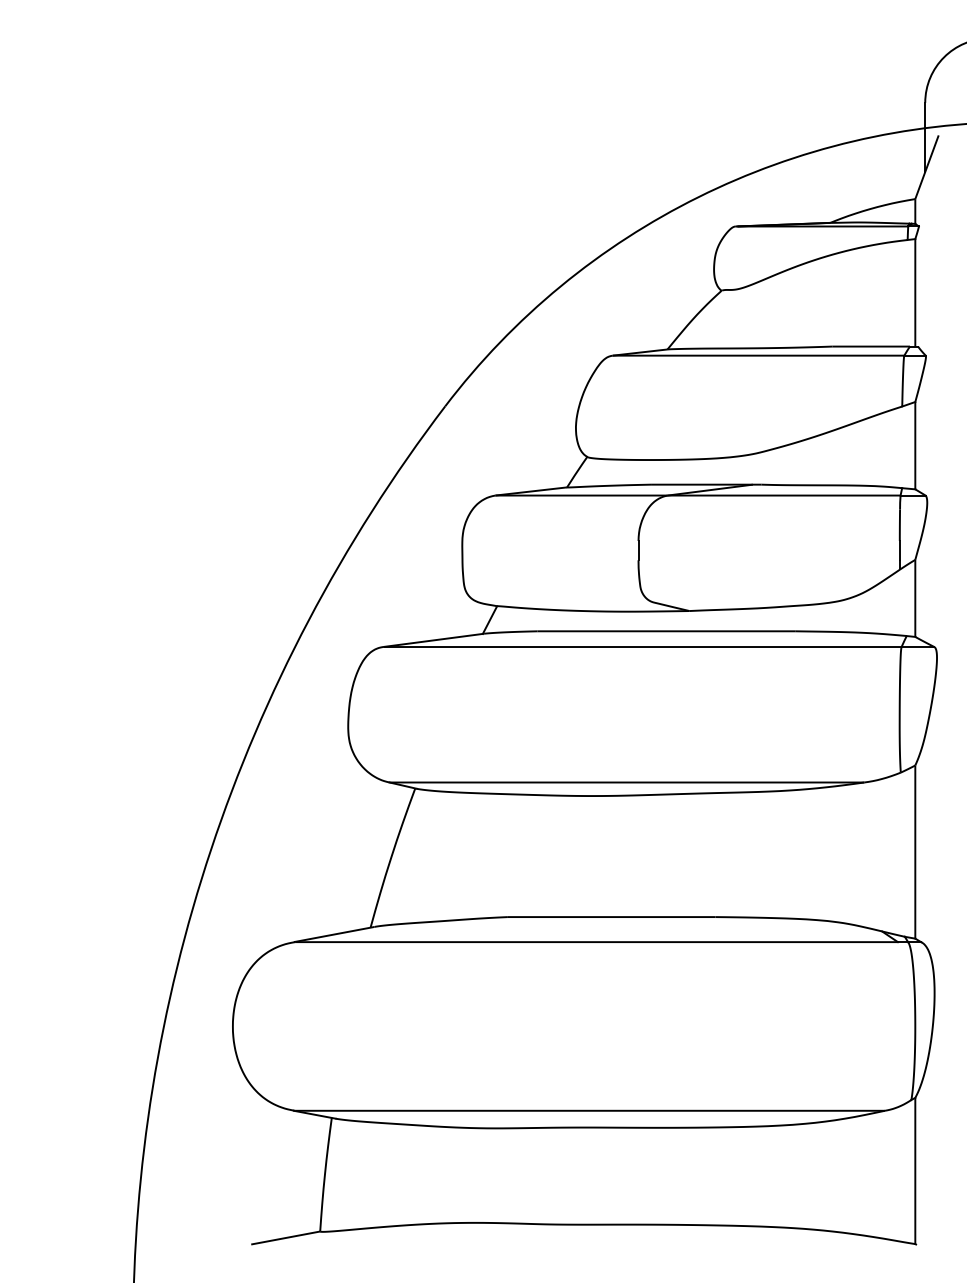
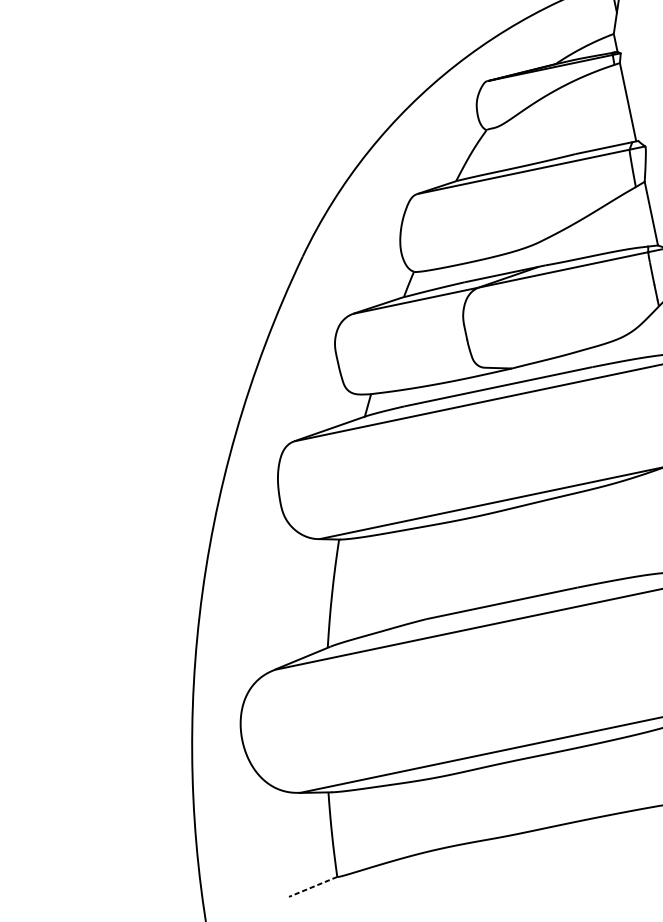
line: (286, 1237) -> (313, 886), solid -> dashed

